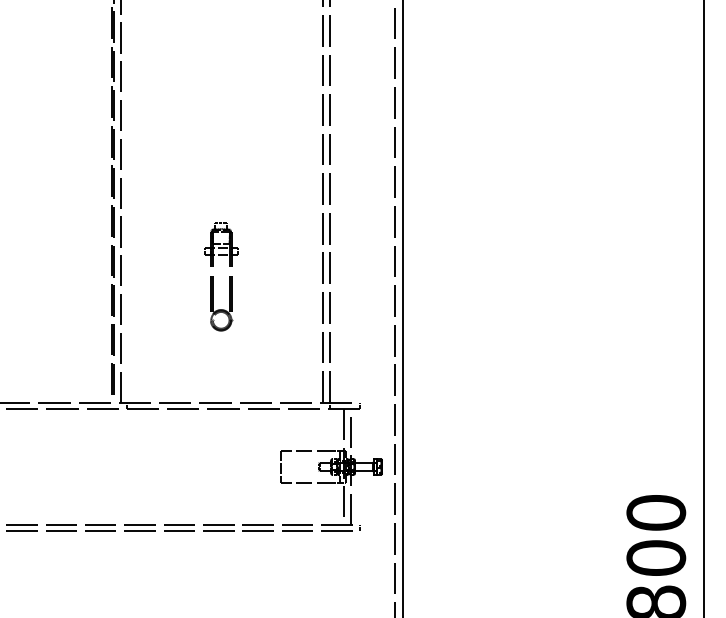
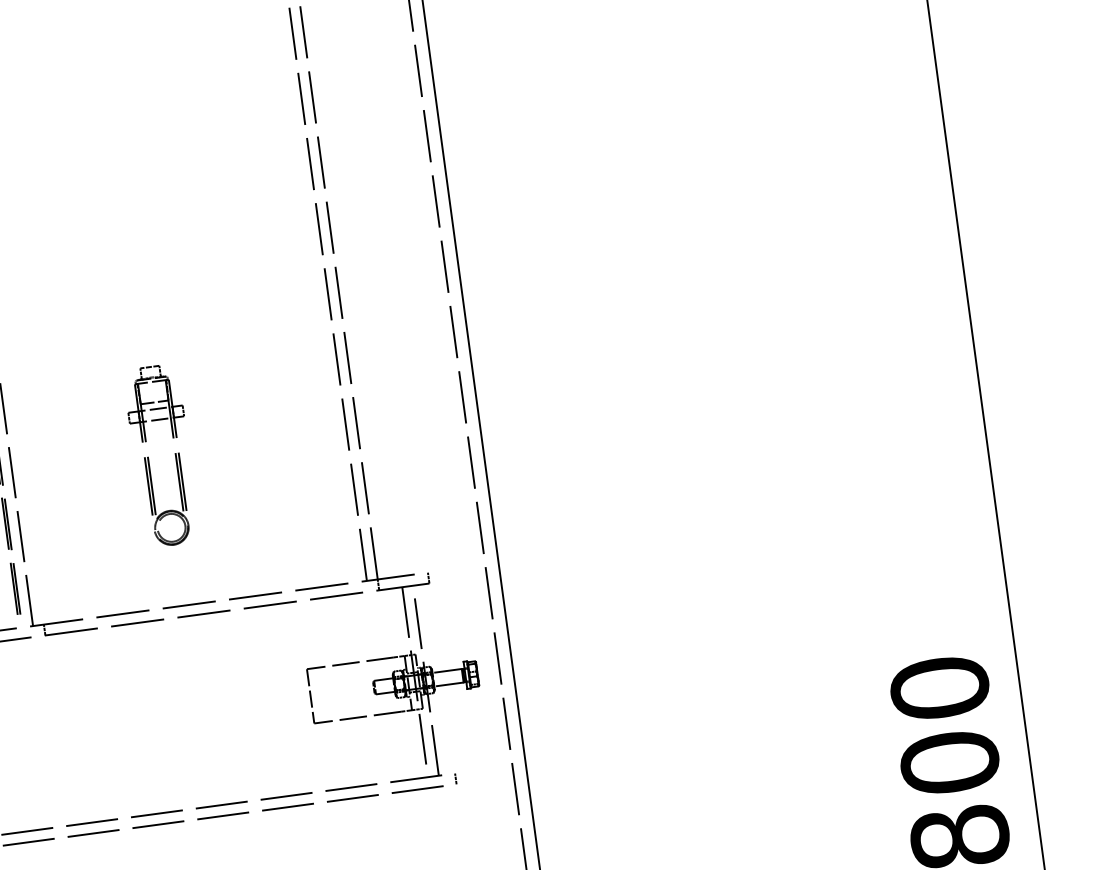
part: (213, 276) -> (149, 457), moved

